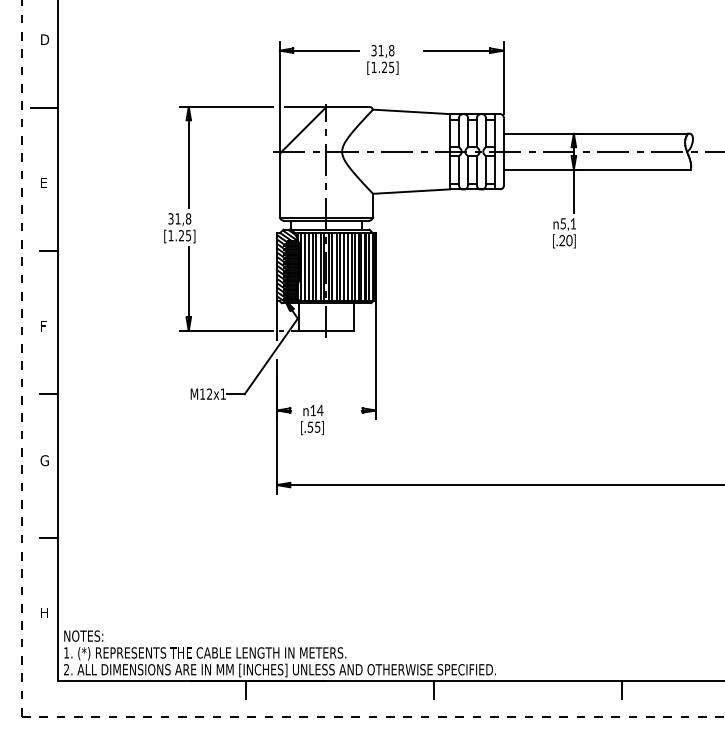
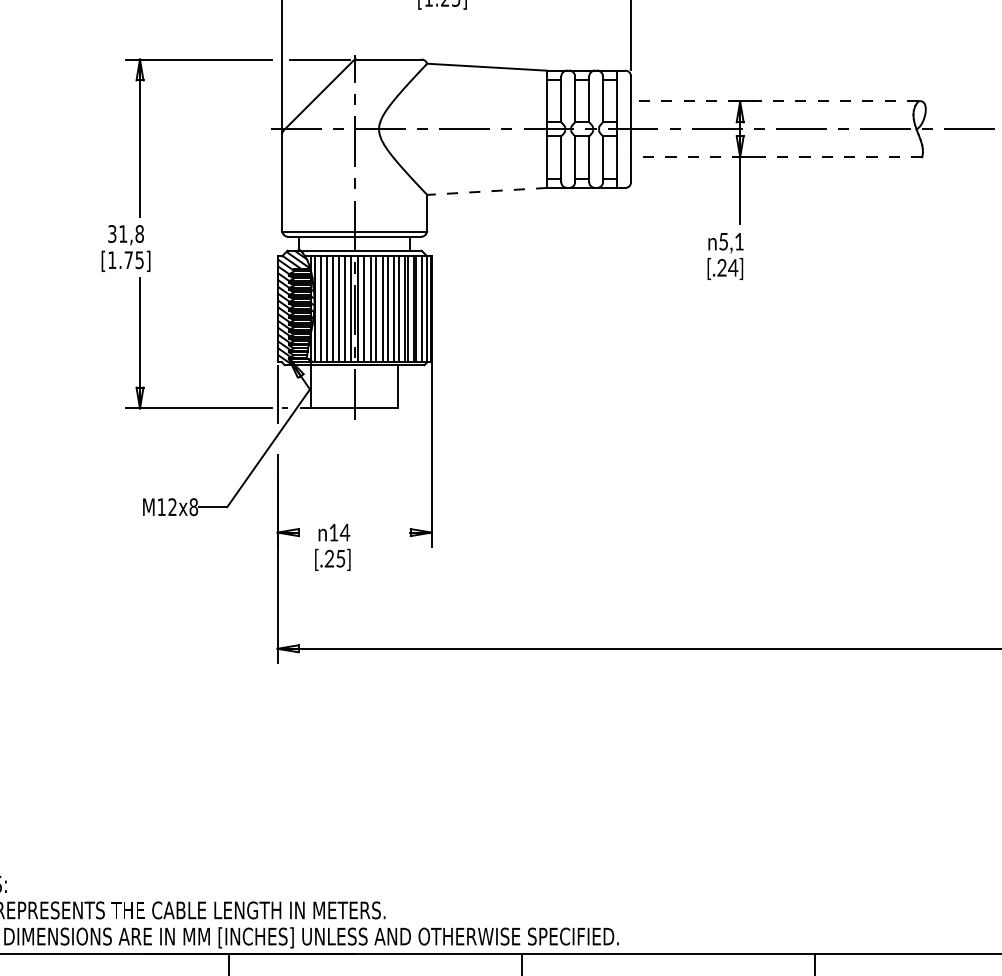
line: (595, 133) -> (773, 100), solid -> dashed
line: (596, 169) -> (775, 156), solid -> dashed
line: (411, 191) -> (487, 191), solid -> dashed
text: (181, 235) -> (128, 259), [1.25] -> [1.75]
text: (569, 240) -> (733, 267), [.20] -> [.24]
text: (222, 393) -> (192, 506), M12x1 -> M12x8
text: (310, 426) -> (329, 557), [.55] -> [.25]

